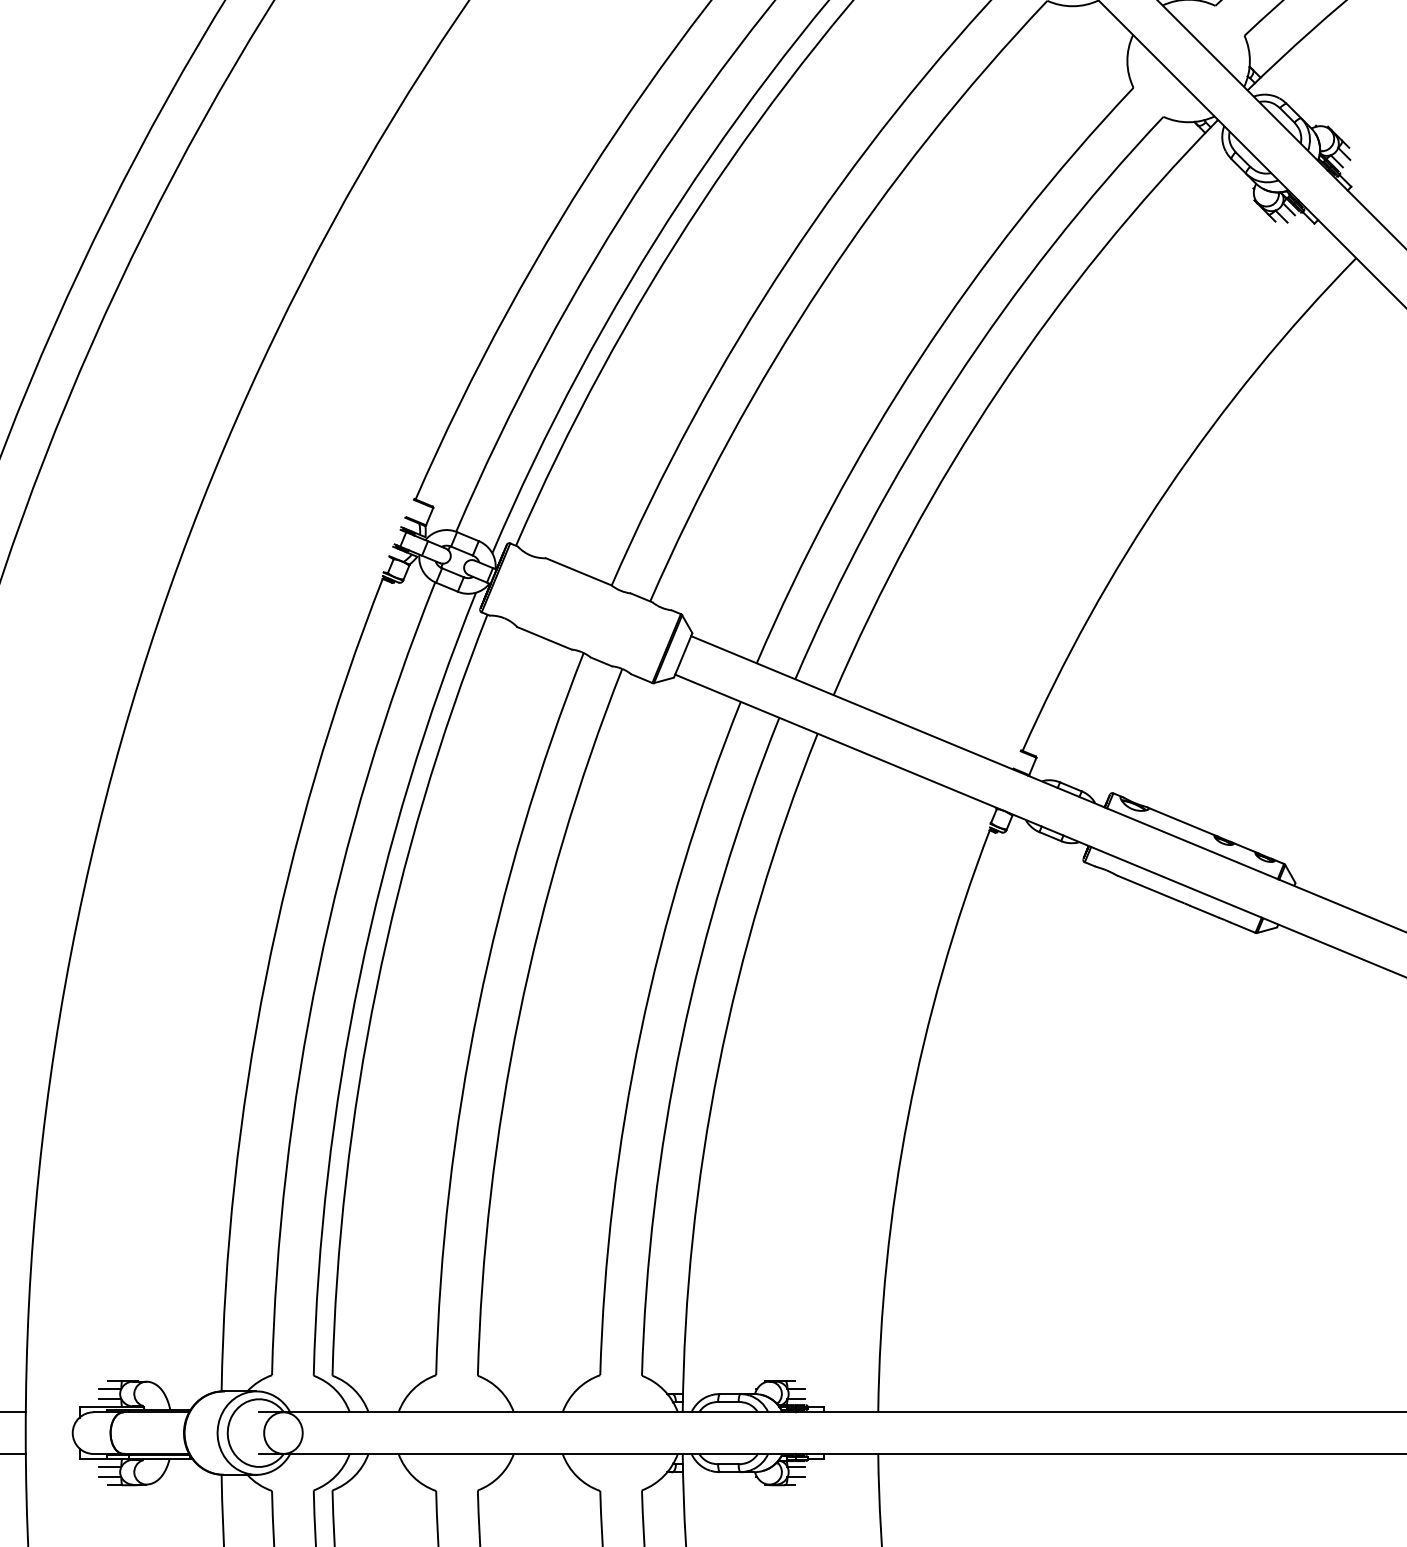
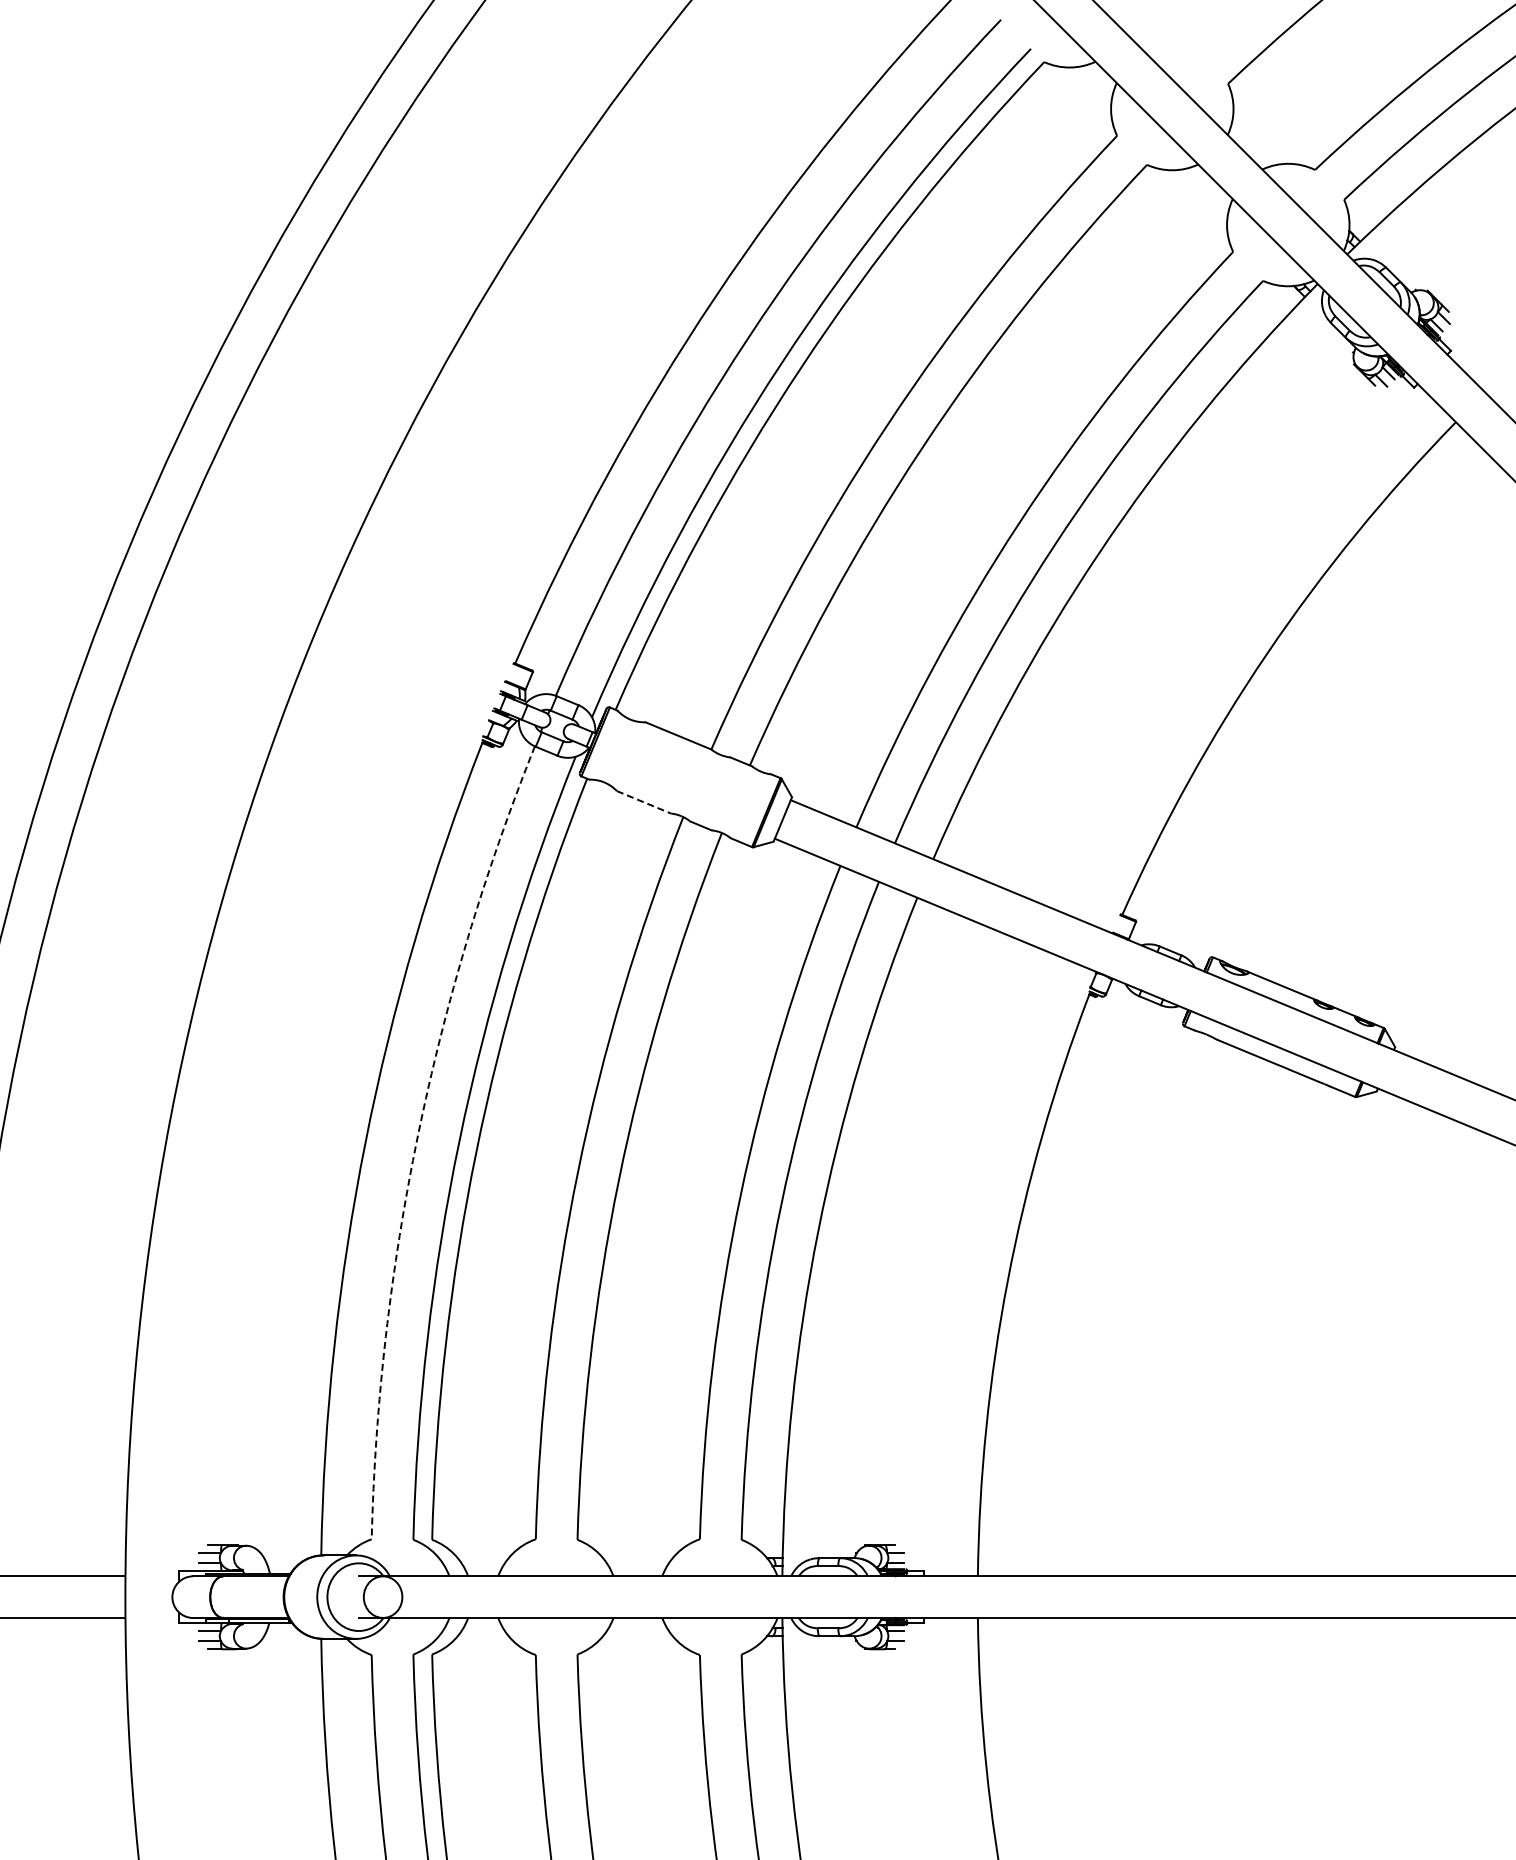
line: (544, 638) -> (644, 802), solid -> dashed
arc: (317, 971) -> (417, 1135), solid -> dashed

